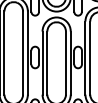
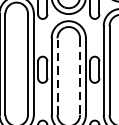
line: (47, 63) -> (57, 77), solid -> dashed
line: (65, 63) -> (79, 77), solid -> dashed

